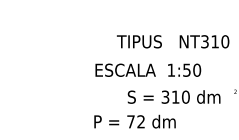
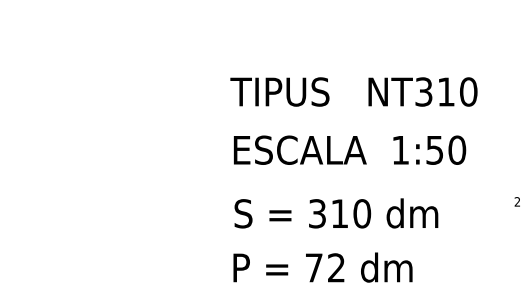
text: (173, 41) -> (354, 91), moved
text: (148, 69) -> (350, 148), moved
text: (173, 96) -> (335, 212), moved
text: (134, 121) -> (321, 267), moved

